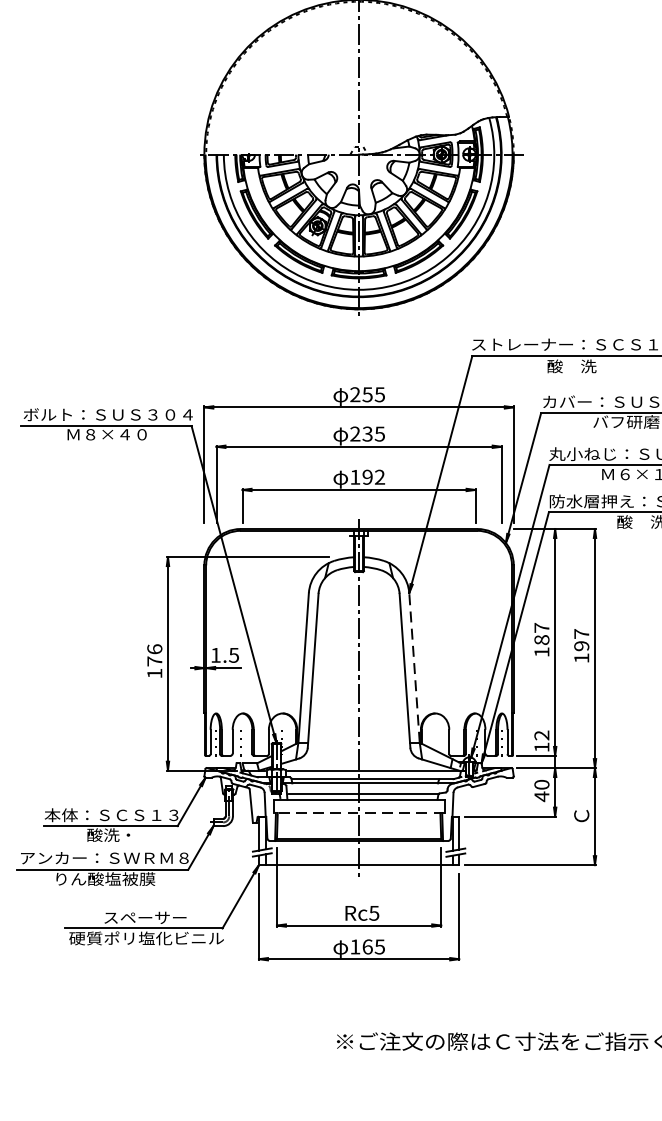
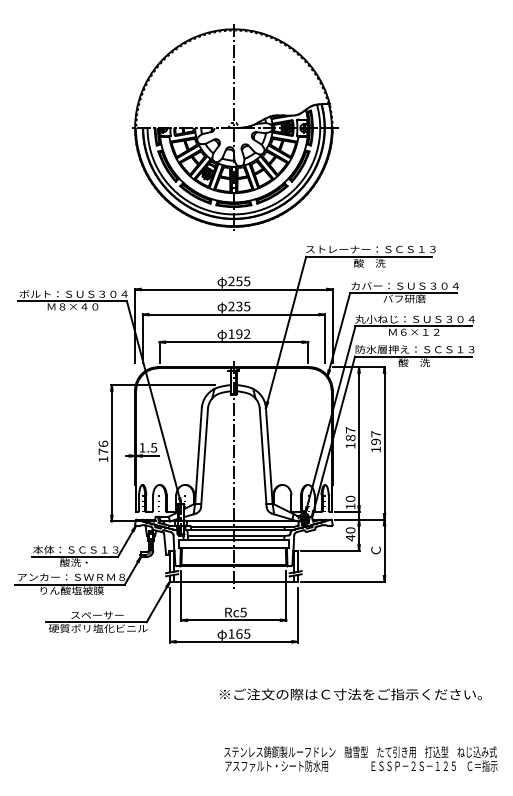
line: (414, 667) -> (269, 455), dashed -> solid
text: (541, 734) -> (350, 498), 12 -> 10
line: (358, 813) -> (233, 548), dashed -> solid

